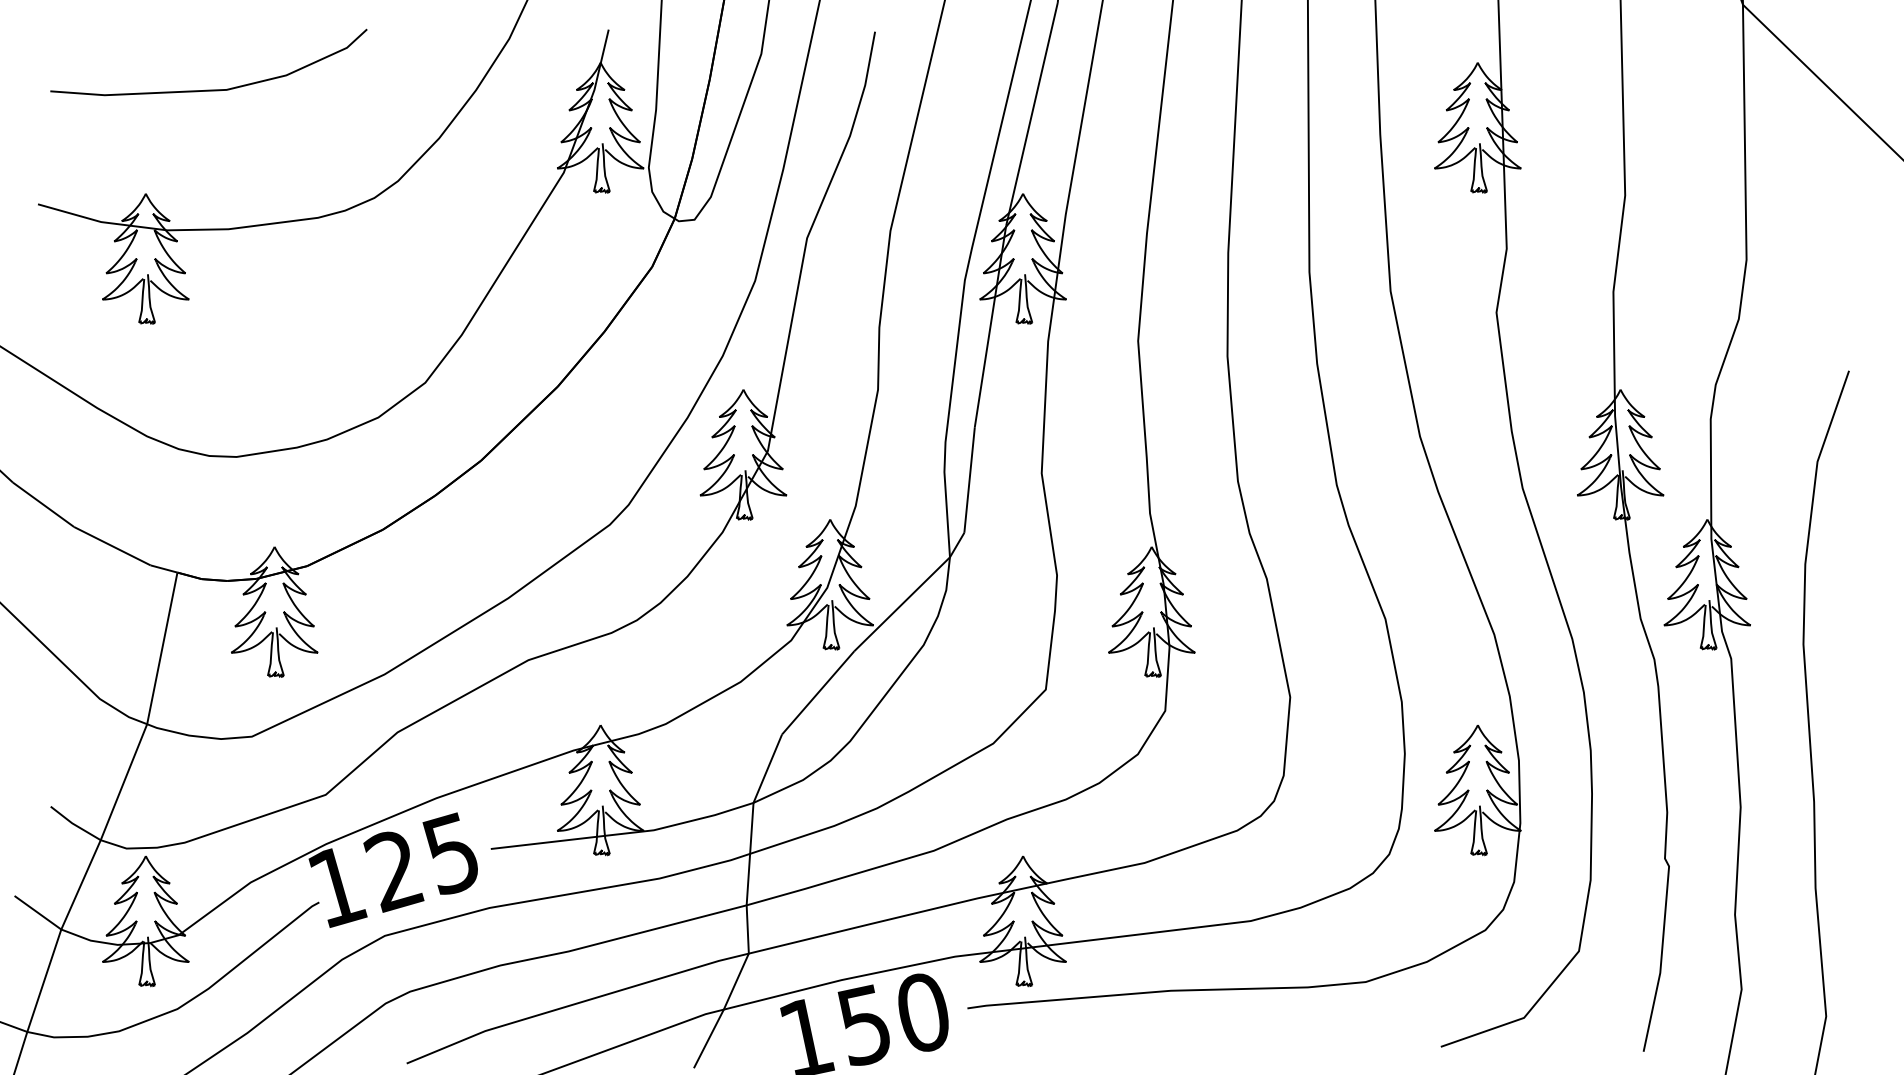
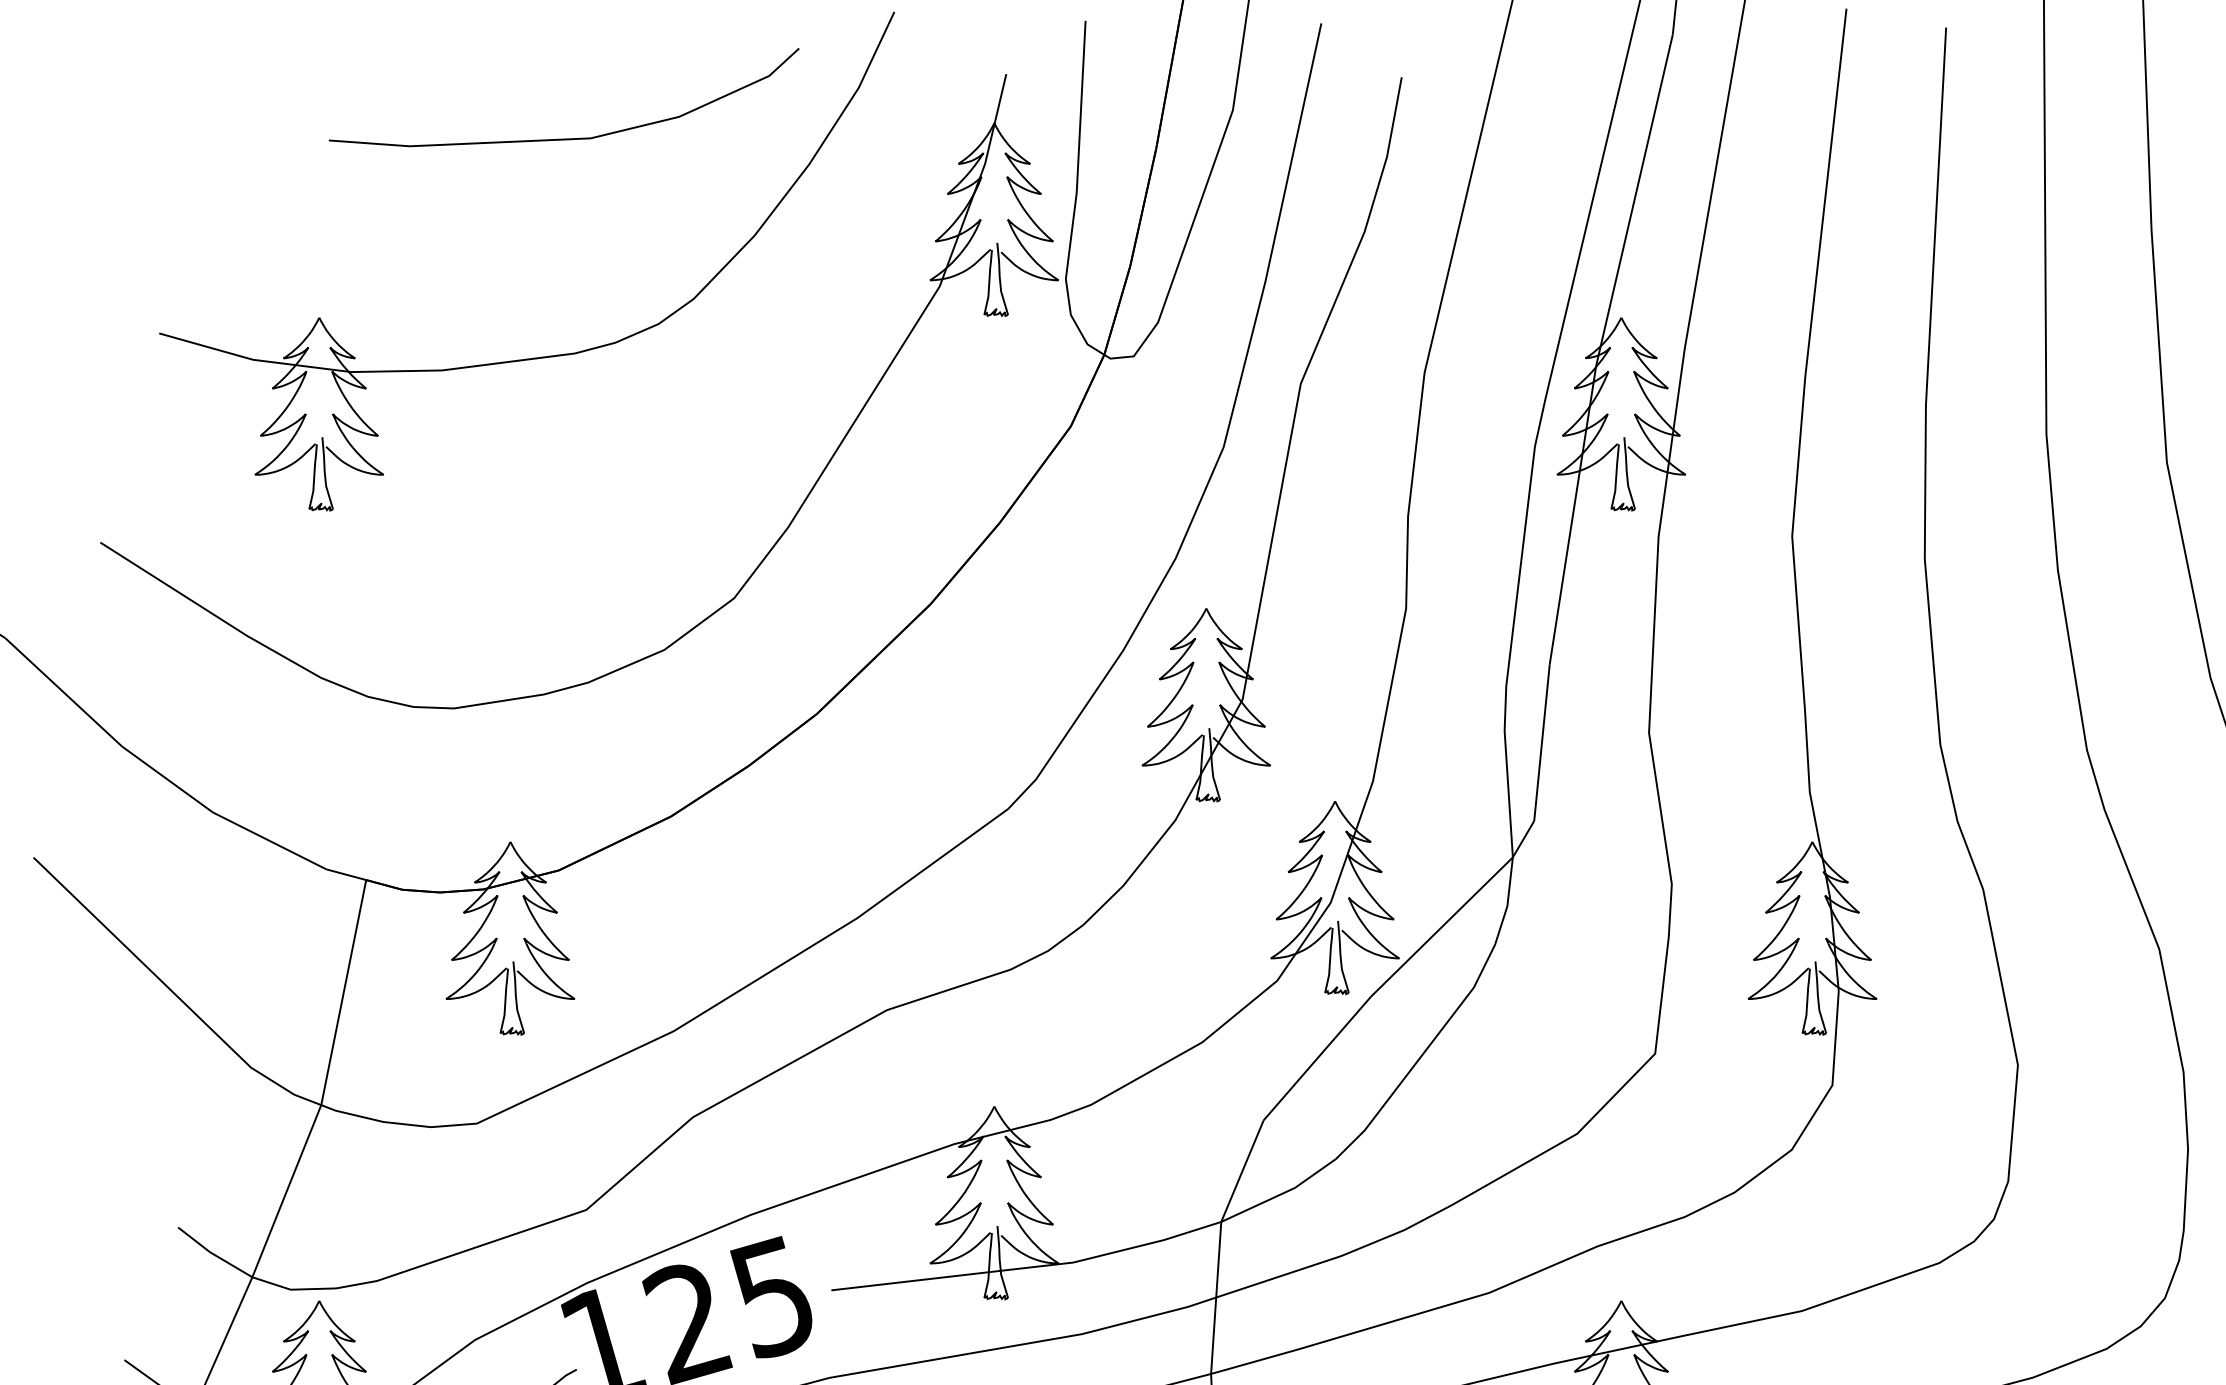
curve: (208, 89) -> (563, 137), moved

